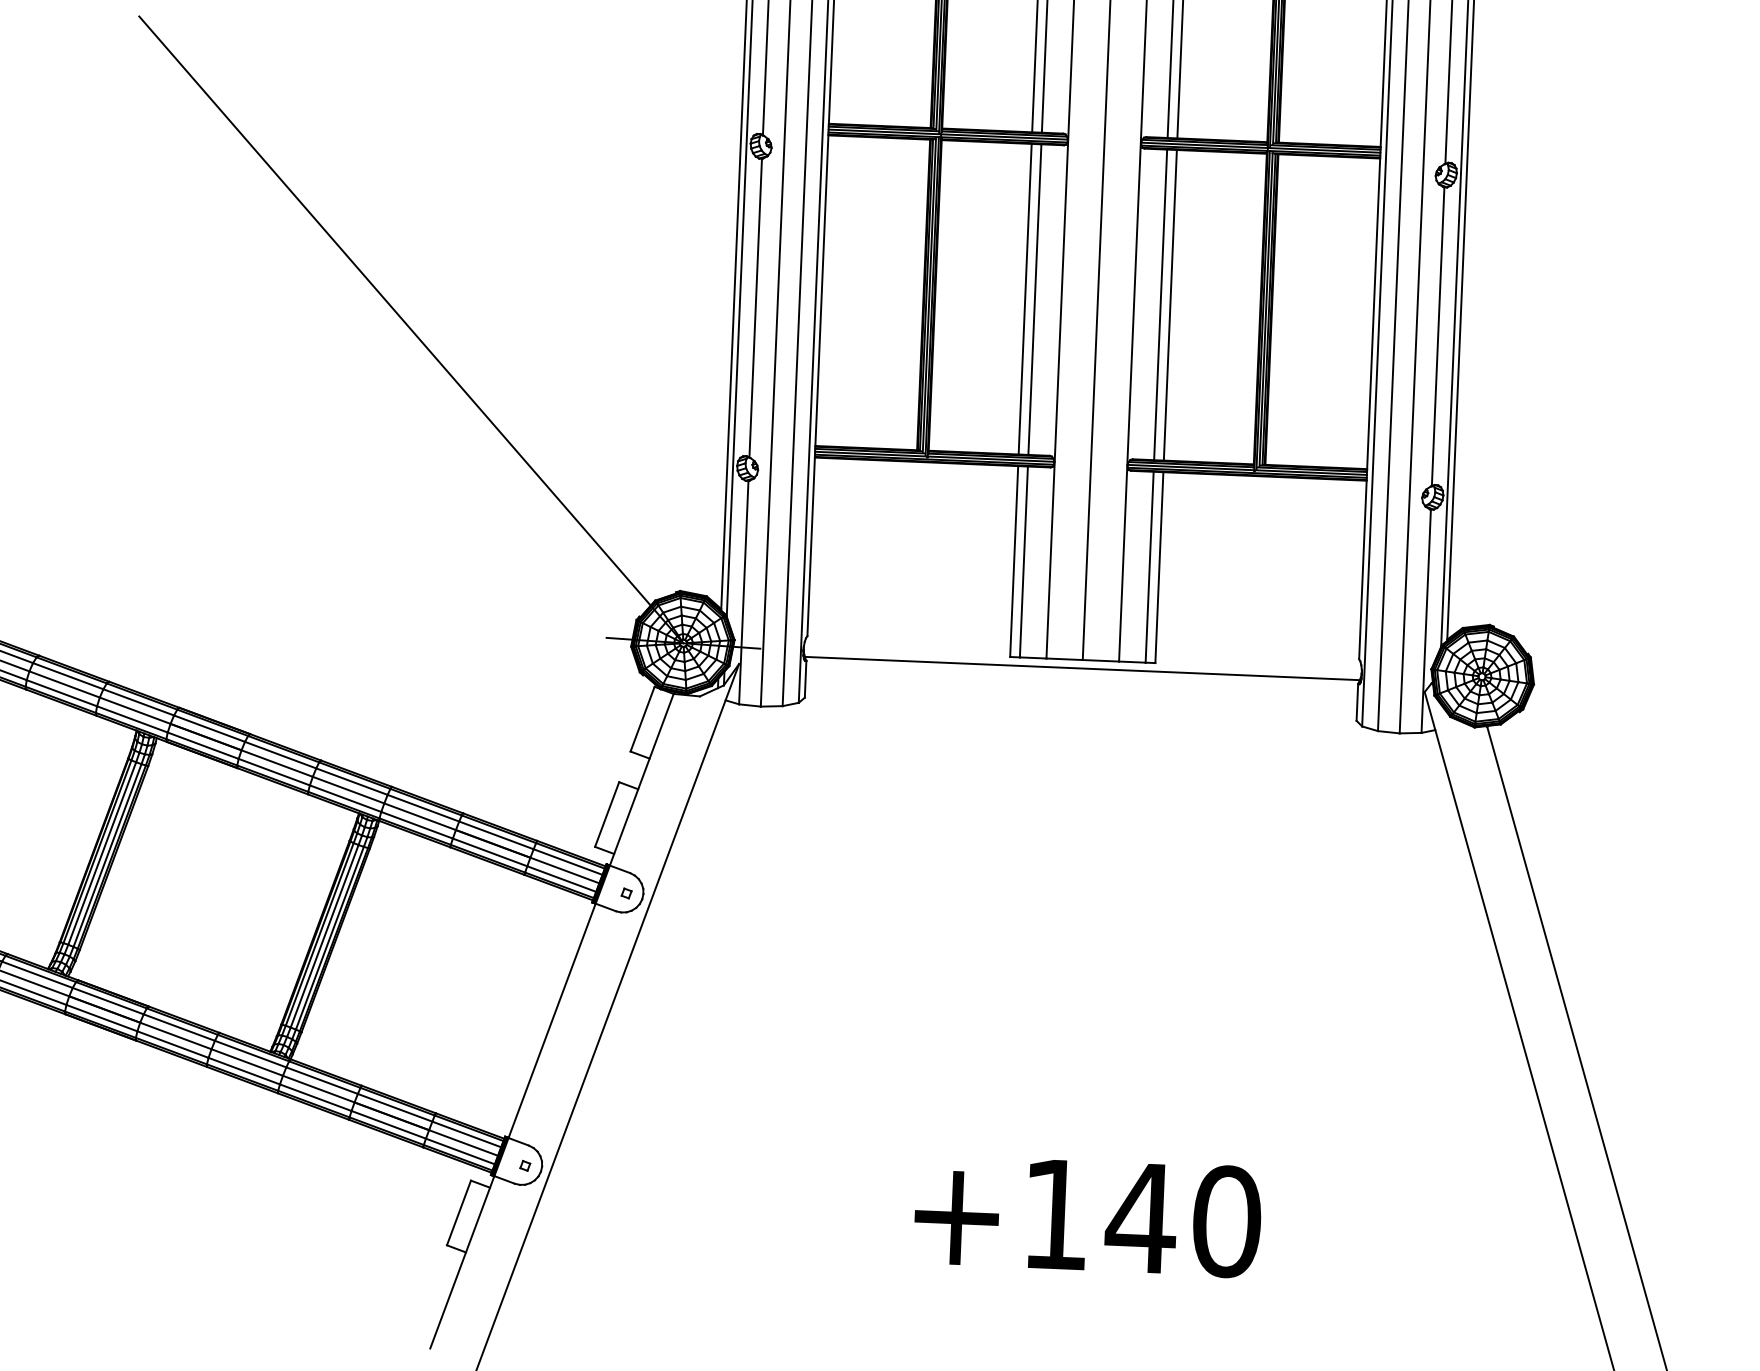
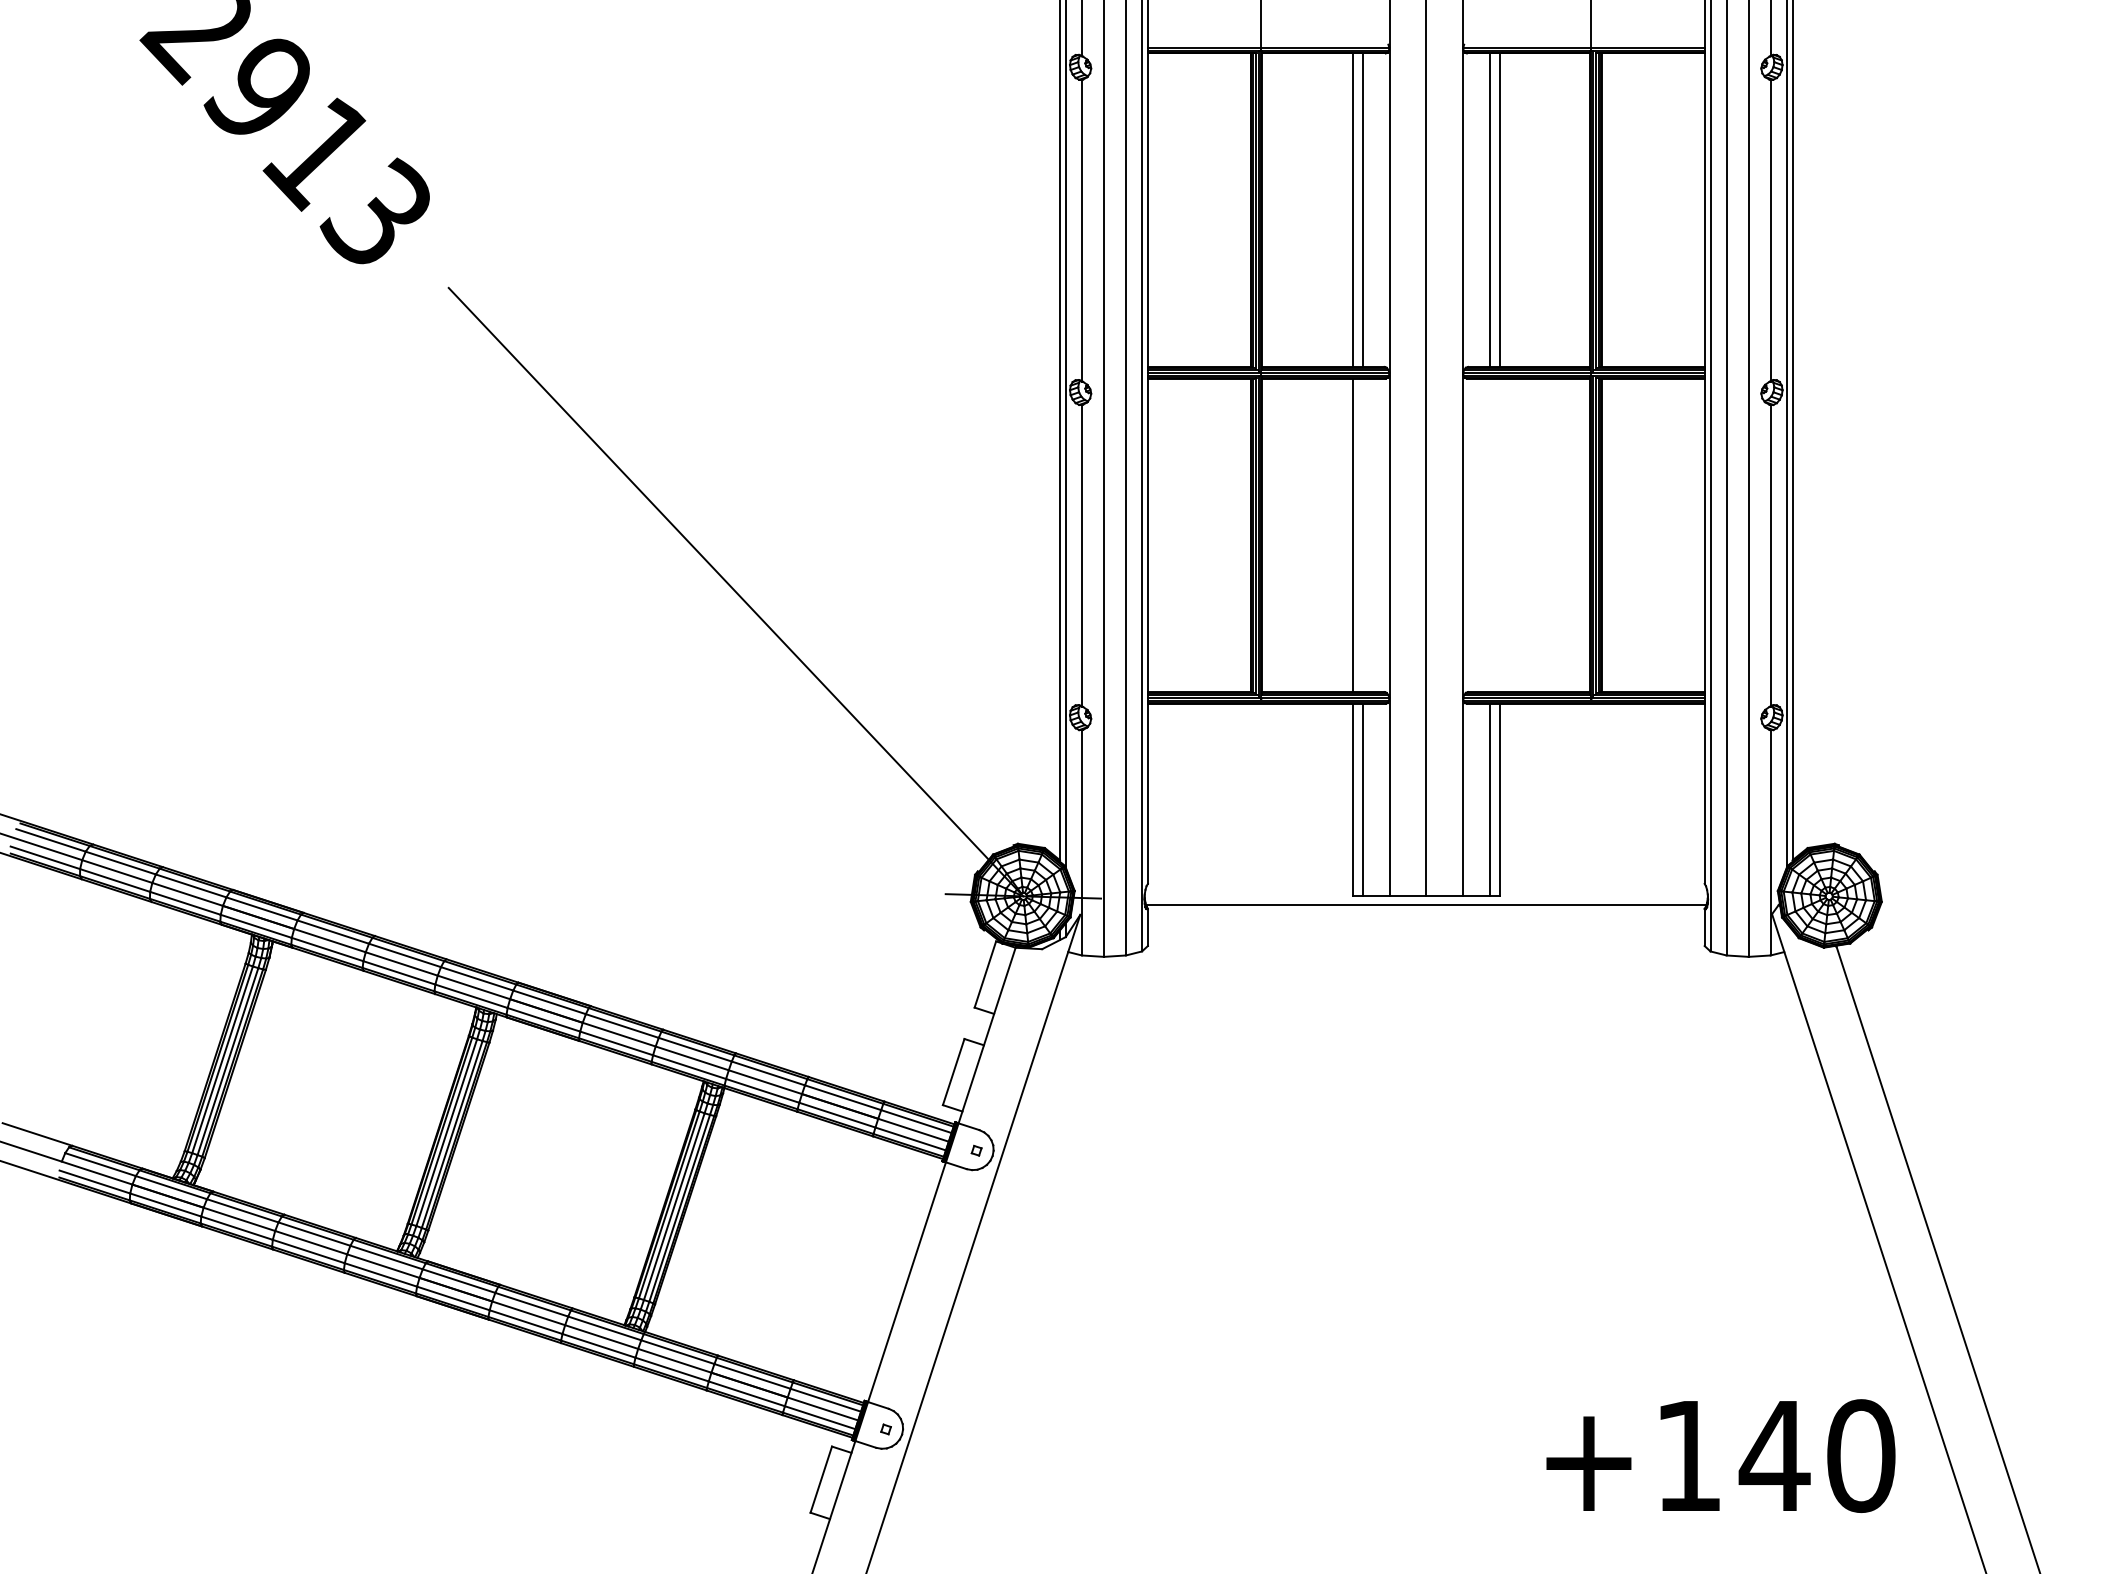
line: (1034, 299) -> (1362, 535), removed
line: (1160, 305) -> (1489, 535), removed
line: (1170, 305) -> (1499, 535), removed
text: (1087, 1215) -> (1720, 1455), moved

